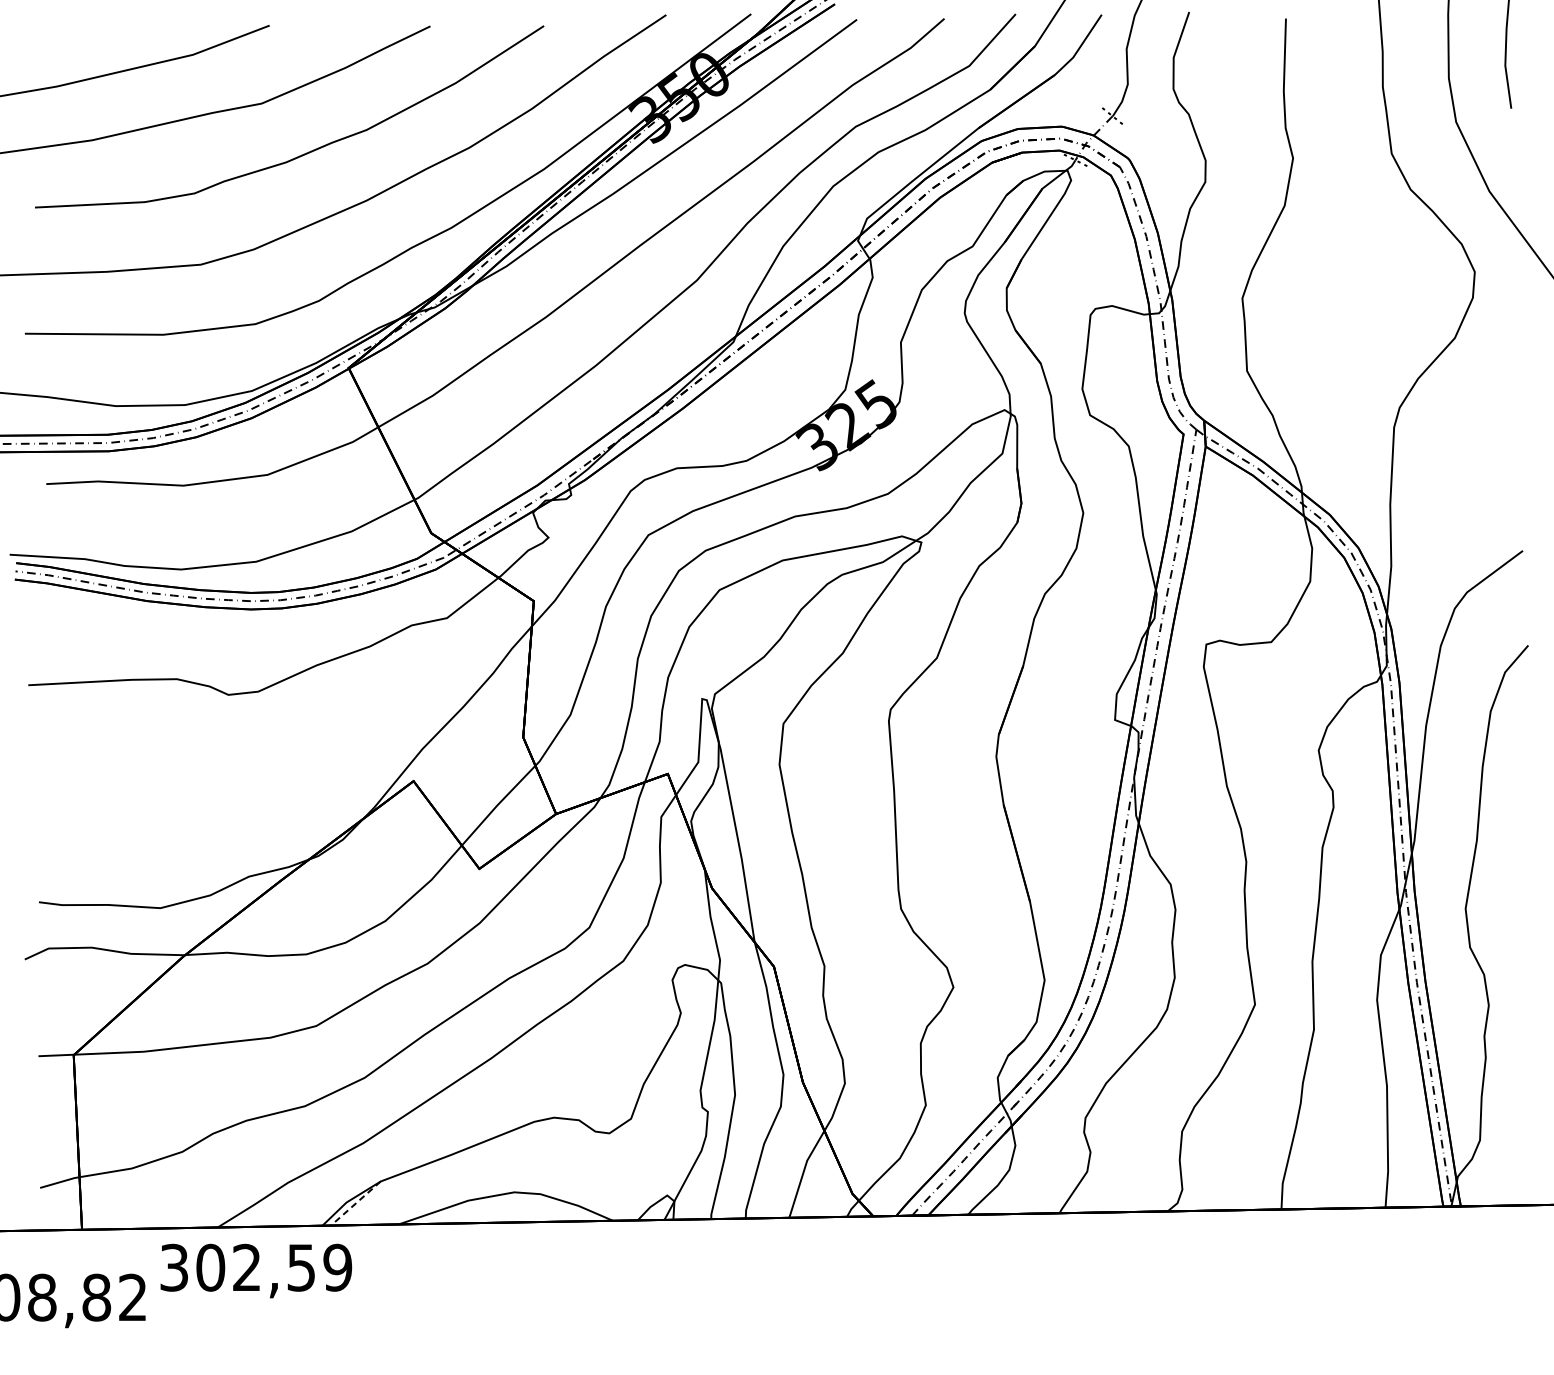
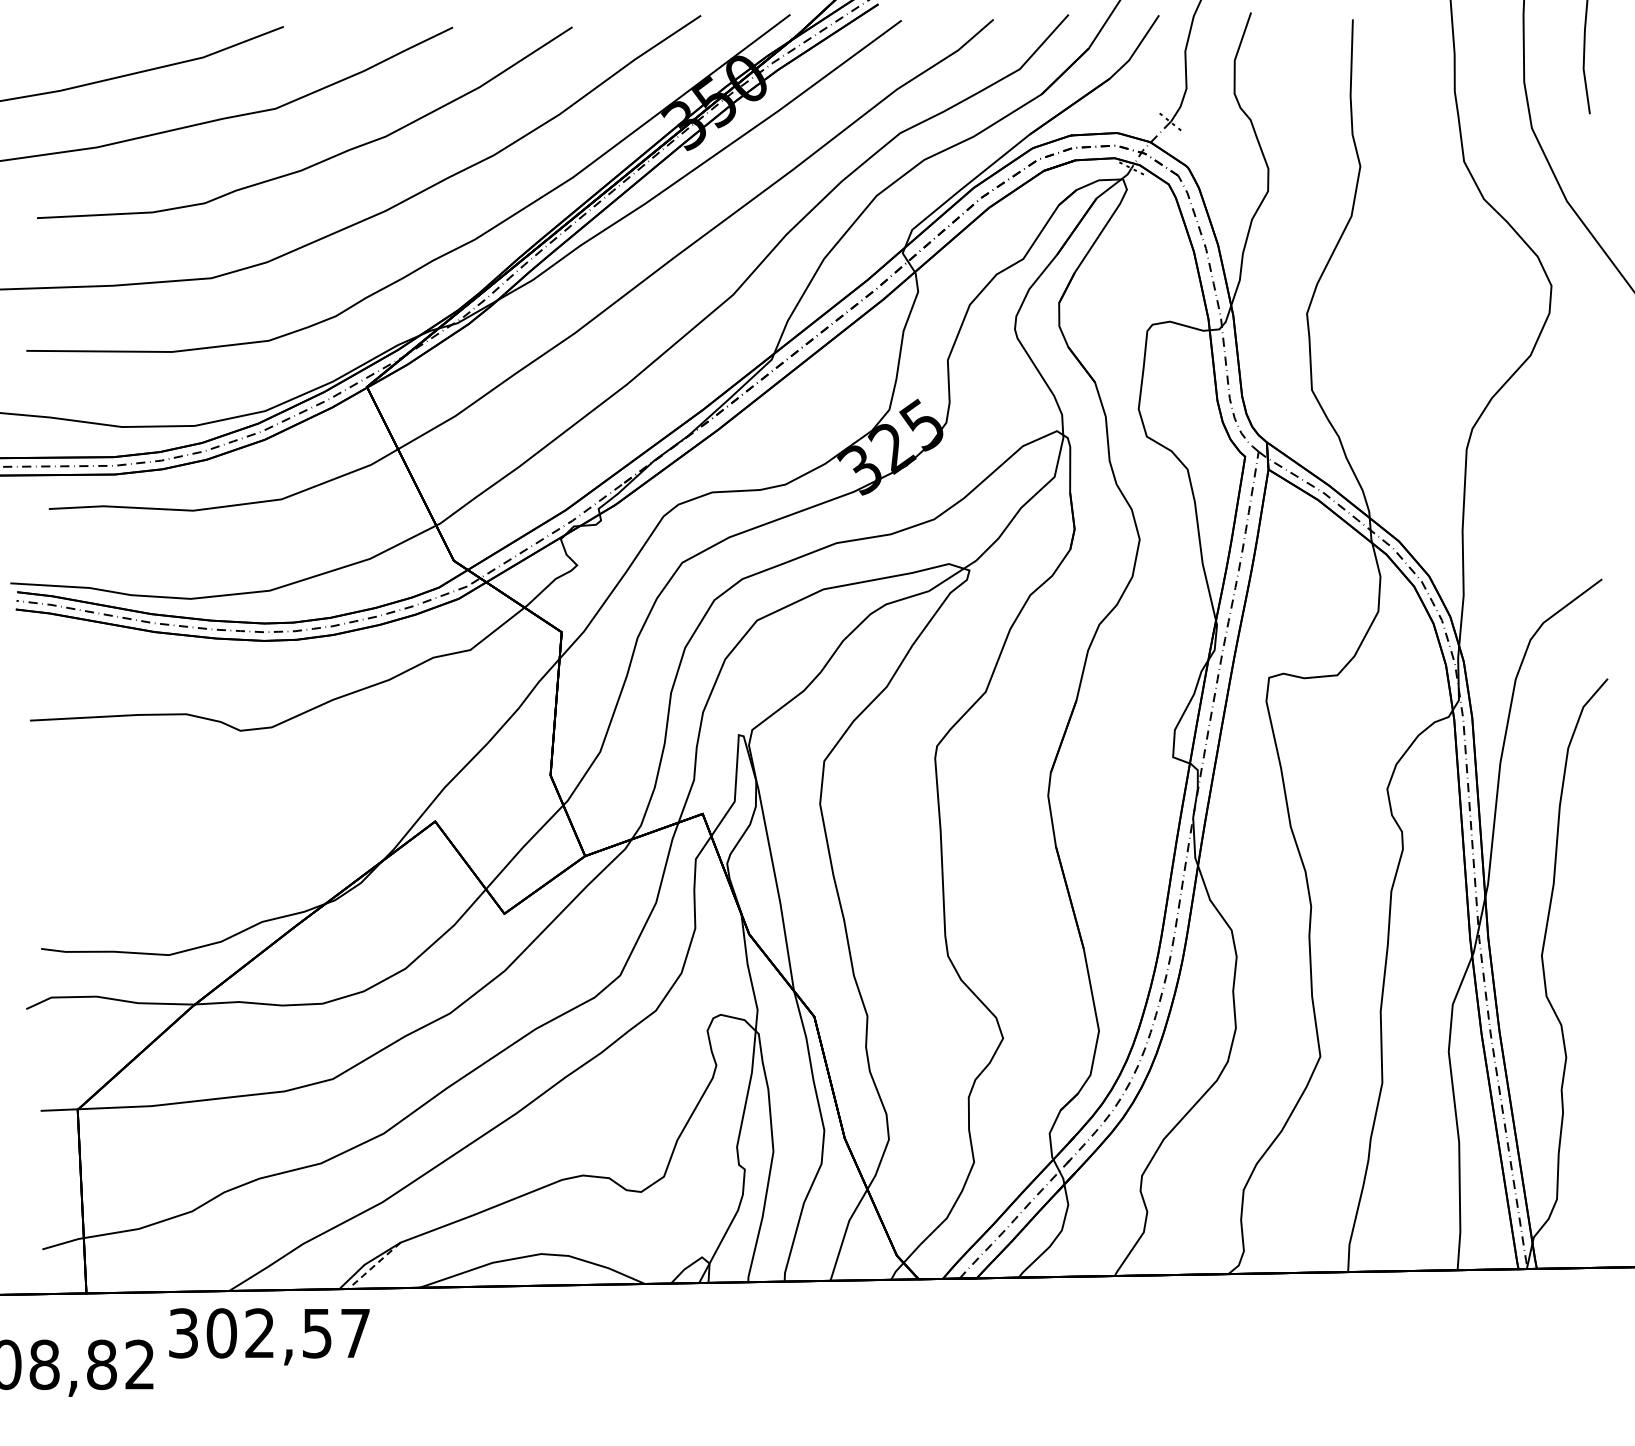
text: (337, 1267) -> (355, 1333), 302,59 -> 302,57

